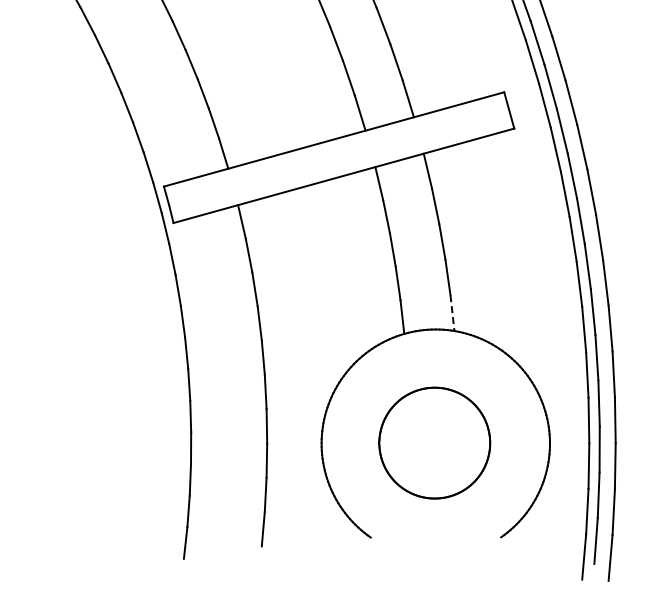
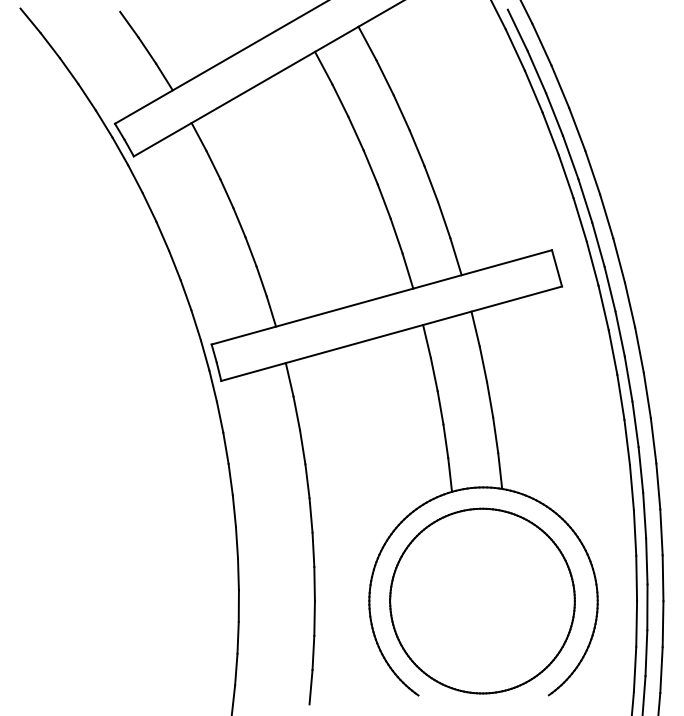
line: (452, 313) -> (500, 471), dashed -> solid
part: (434, 442) -> (482, 600), size x1.67

